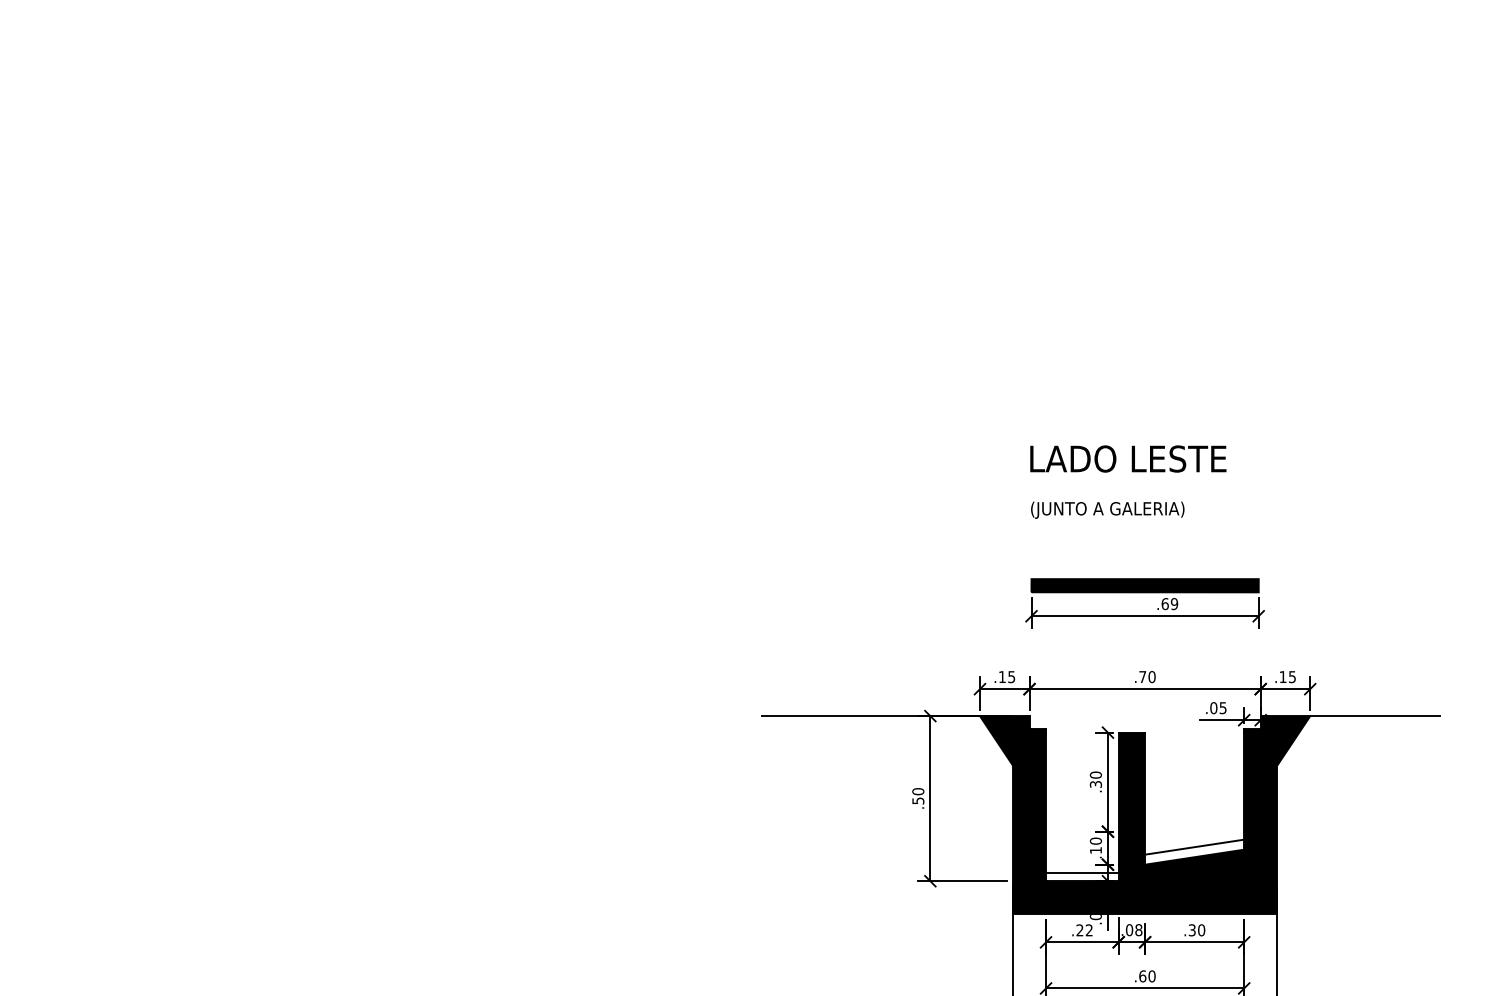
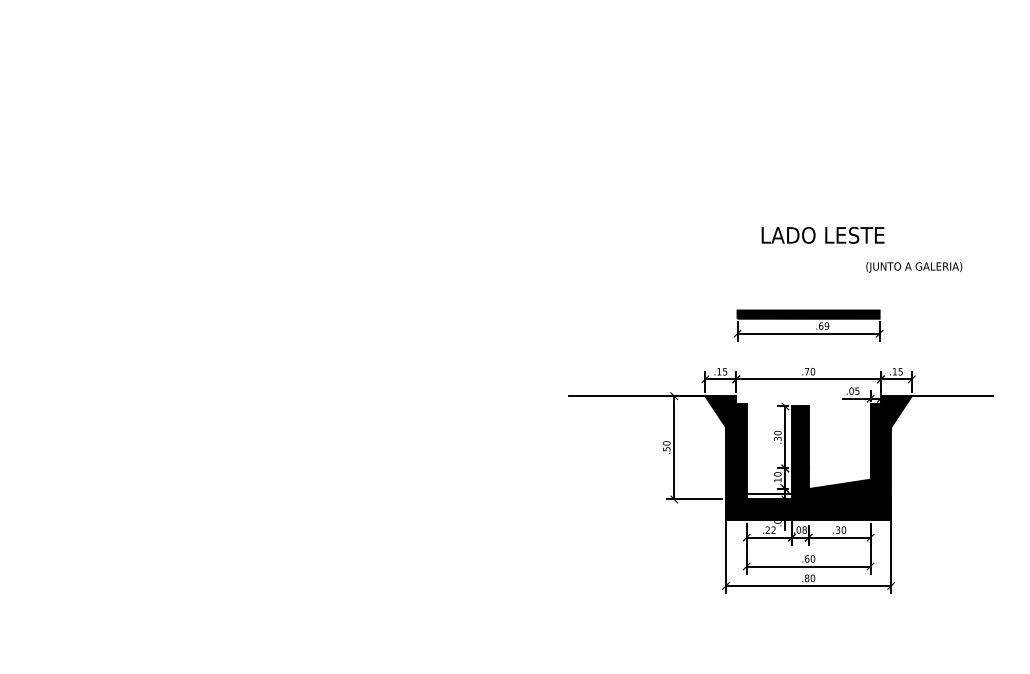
text: (1127, 457) -> (822, 234), moved
text: (1108, 510) -> (914, 267), moved
line: (1194, 846) -> (839, 477), removed

